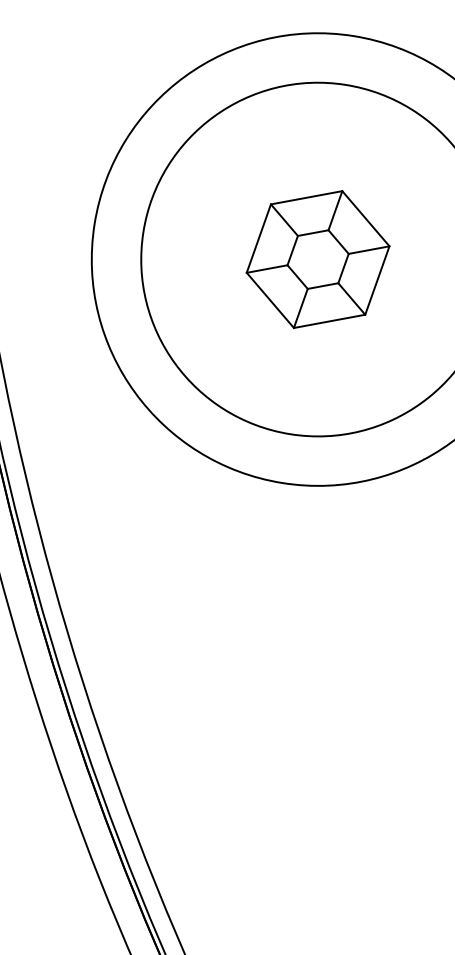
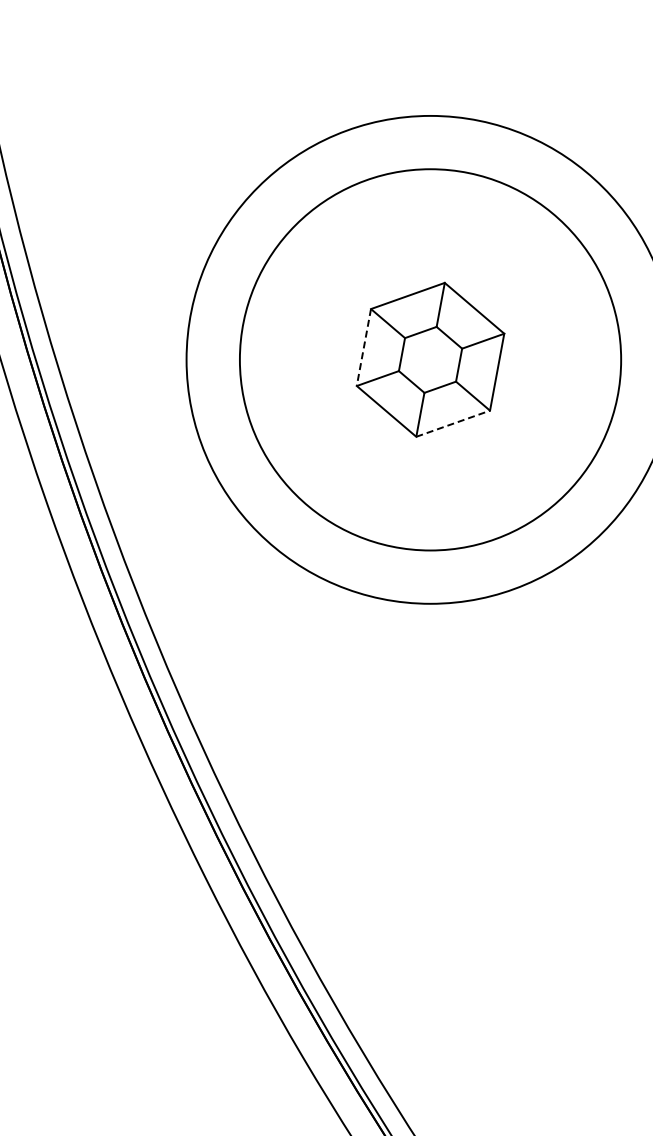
line: (258, 239) -> (363, 348), solid -> dashed
line: (329, 321) -> (453, 423), solid -> dashed

